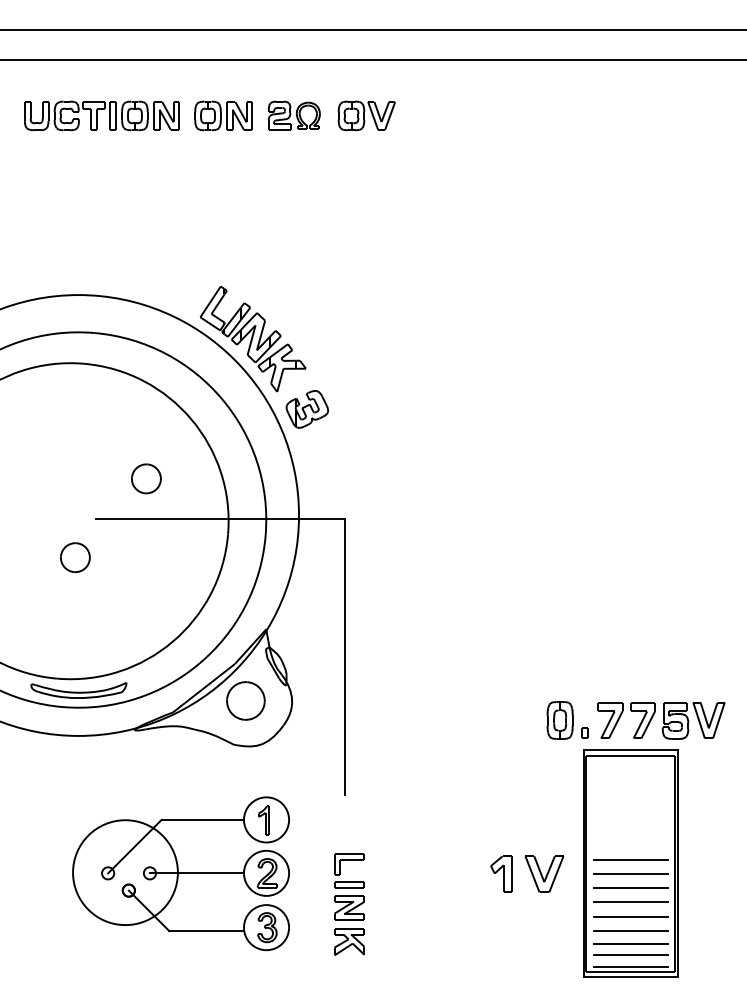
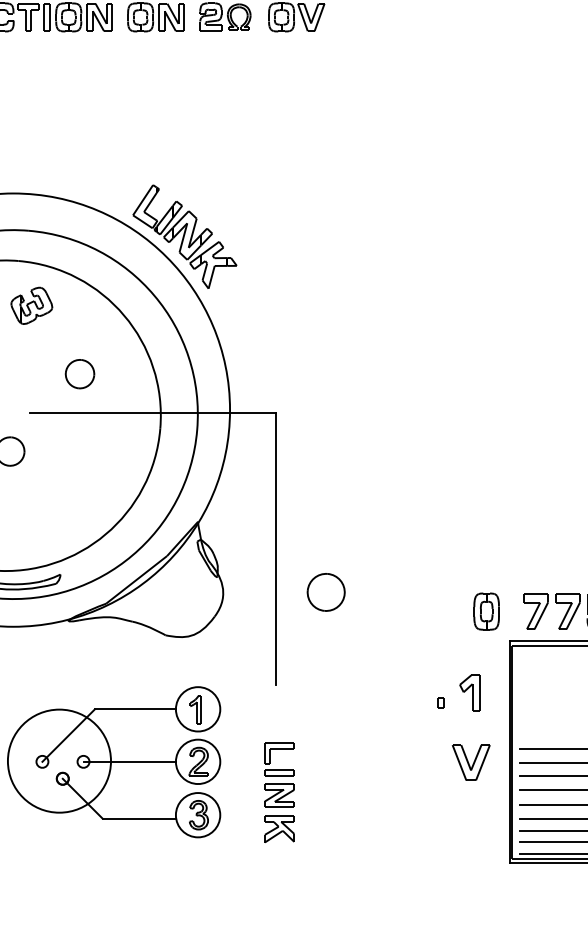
part: (307, 409) -> (31, 305), moved
part: (245, 700) -> (325, 591), moved
part: (584, 732) -> (439, 702), moved
part: (501, 873) -> (470, 692), moved

